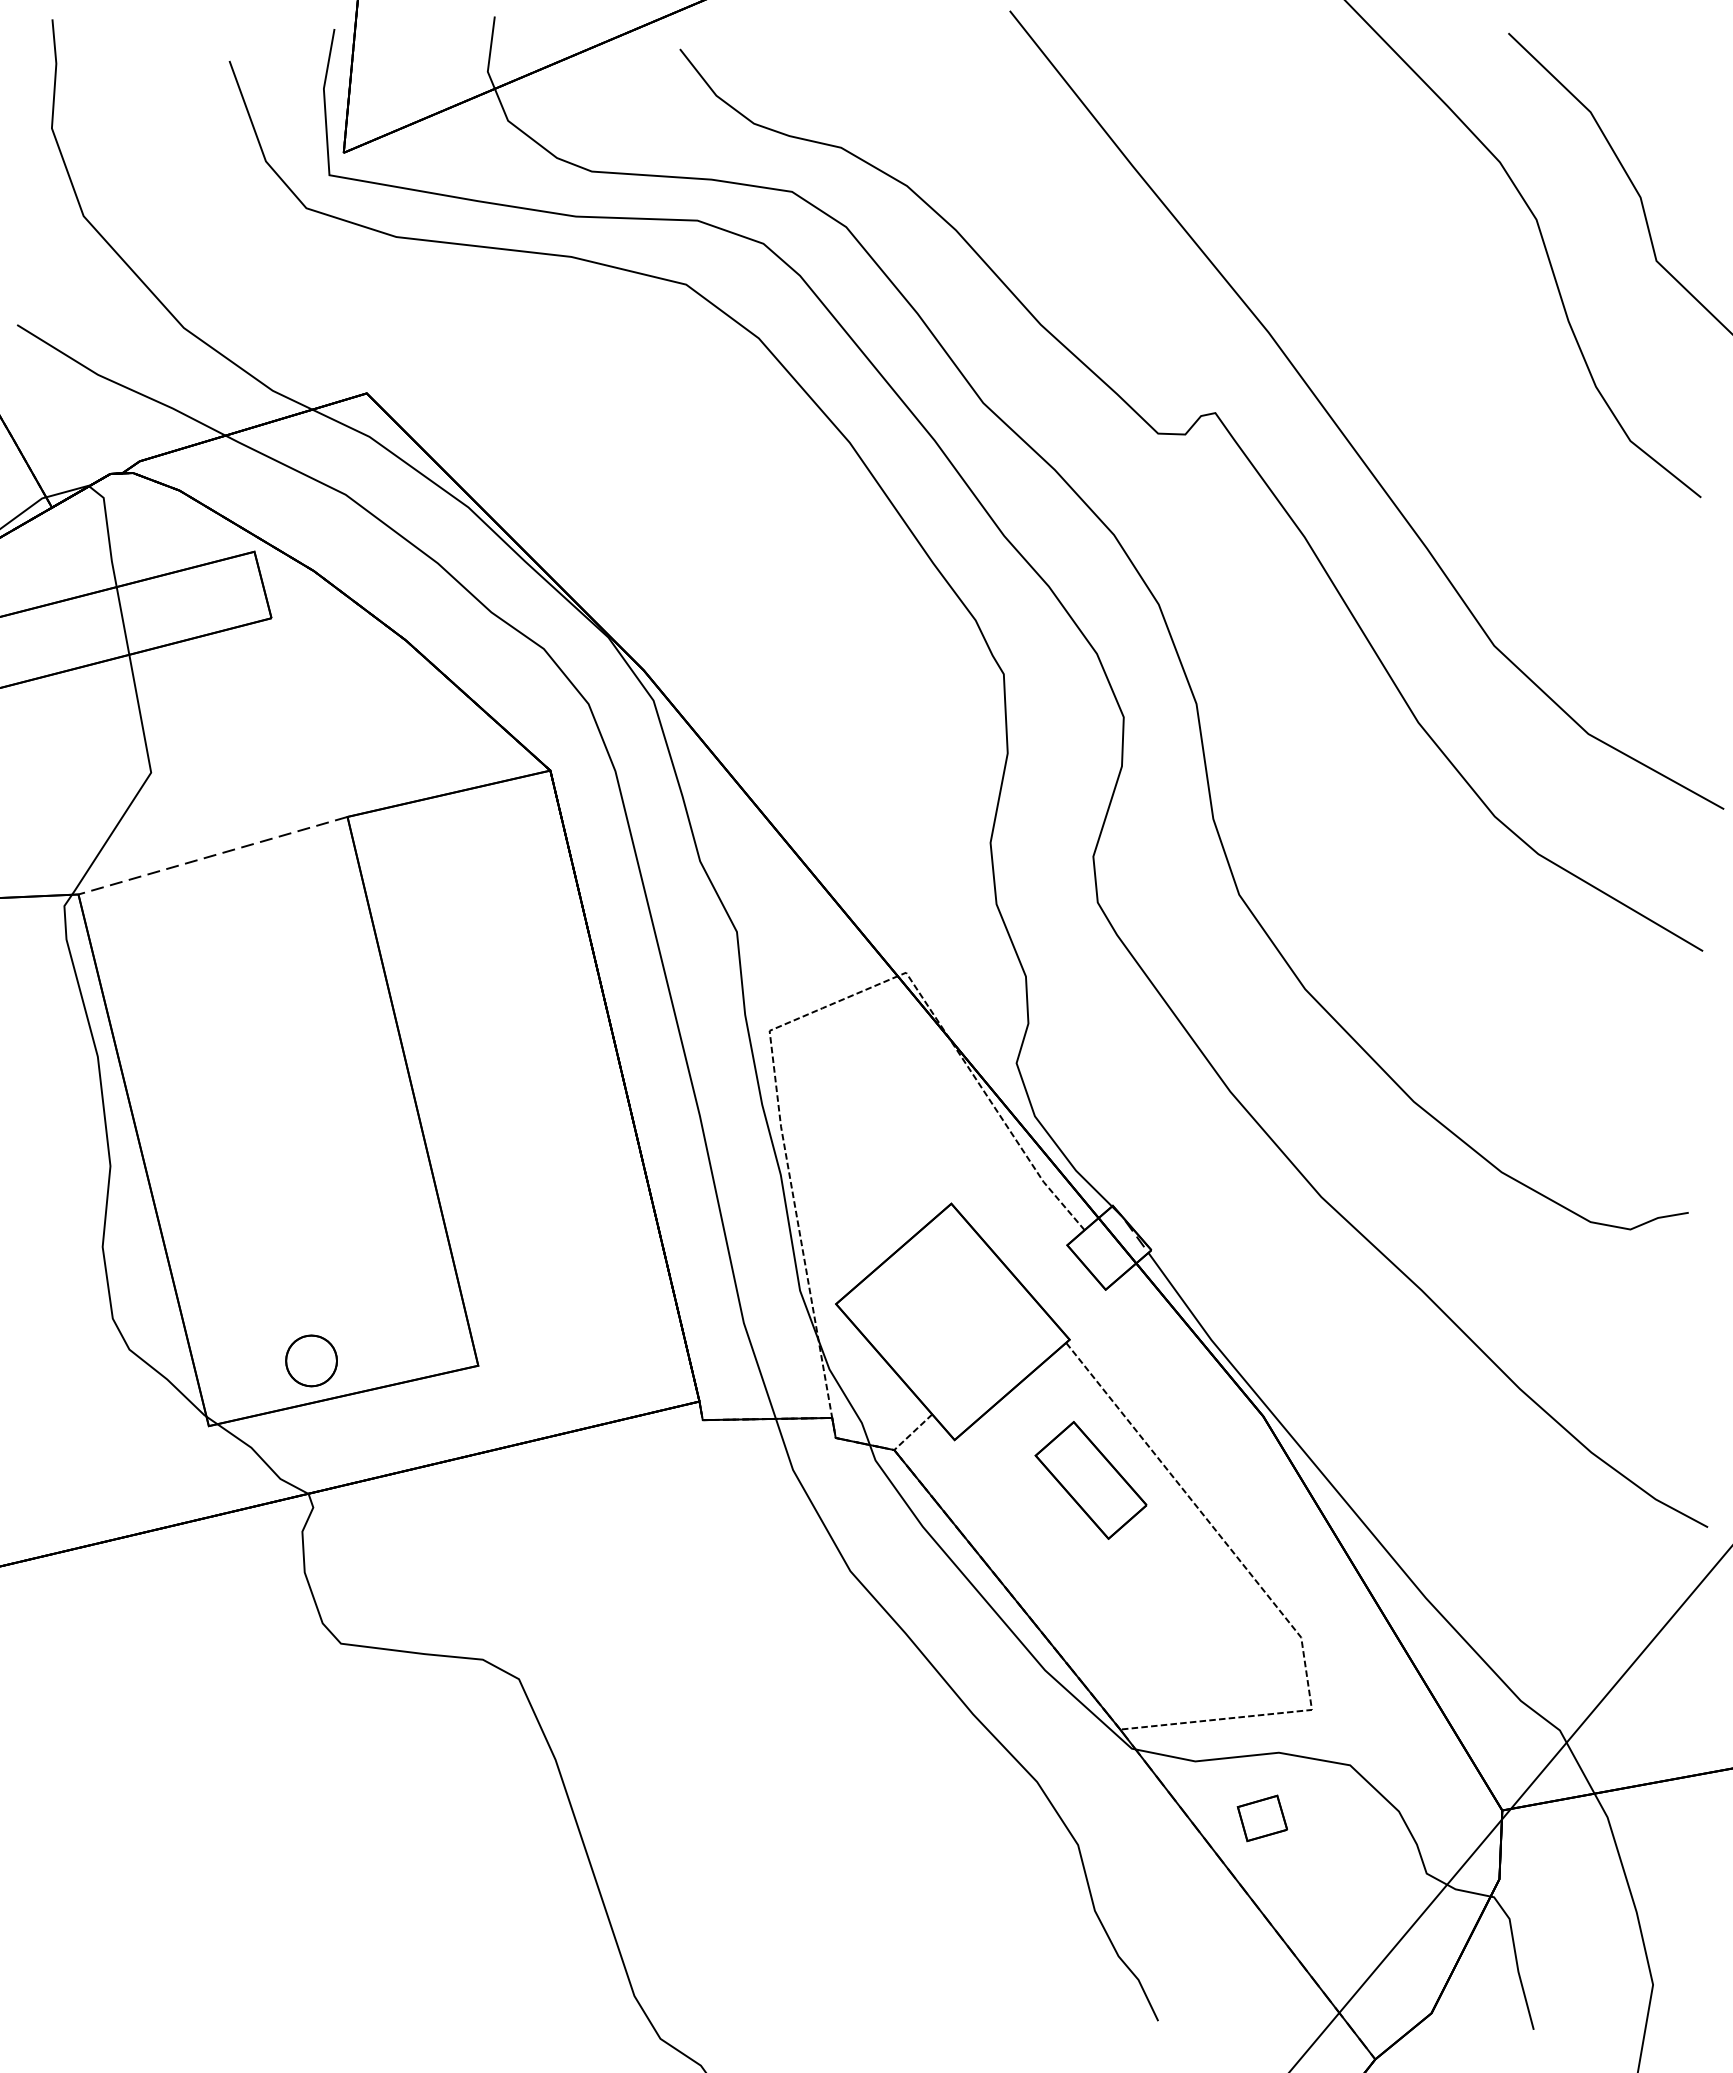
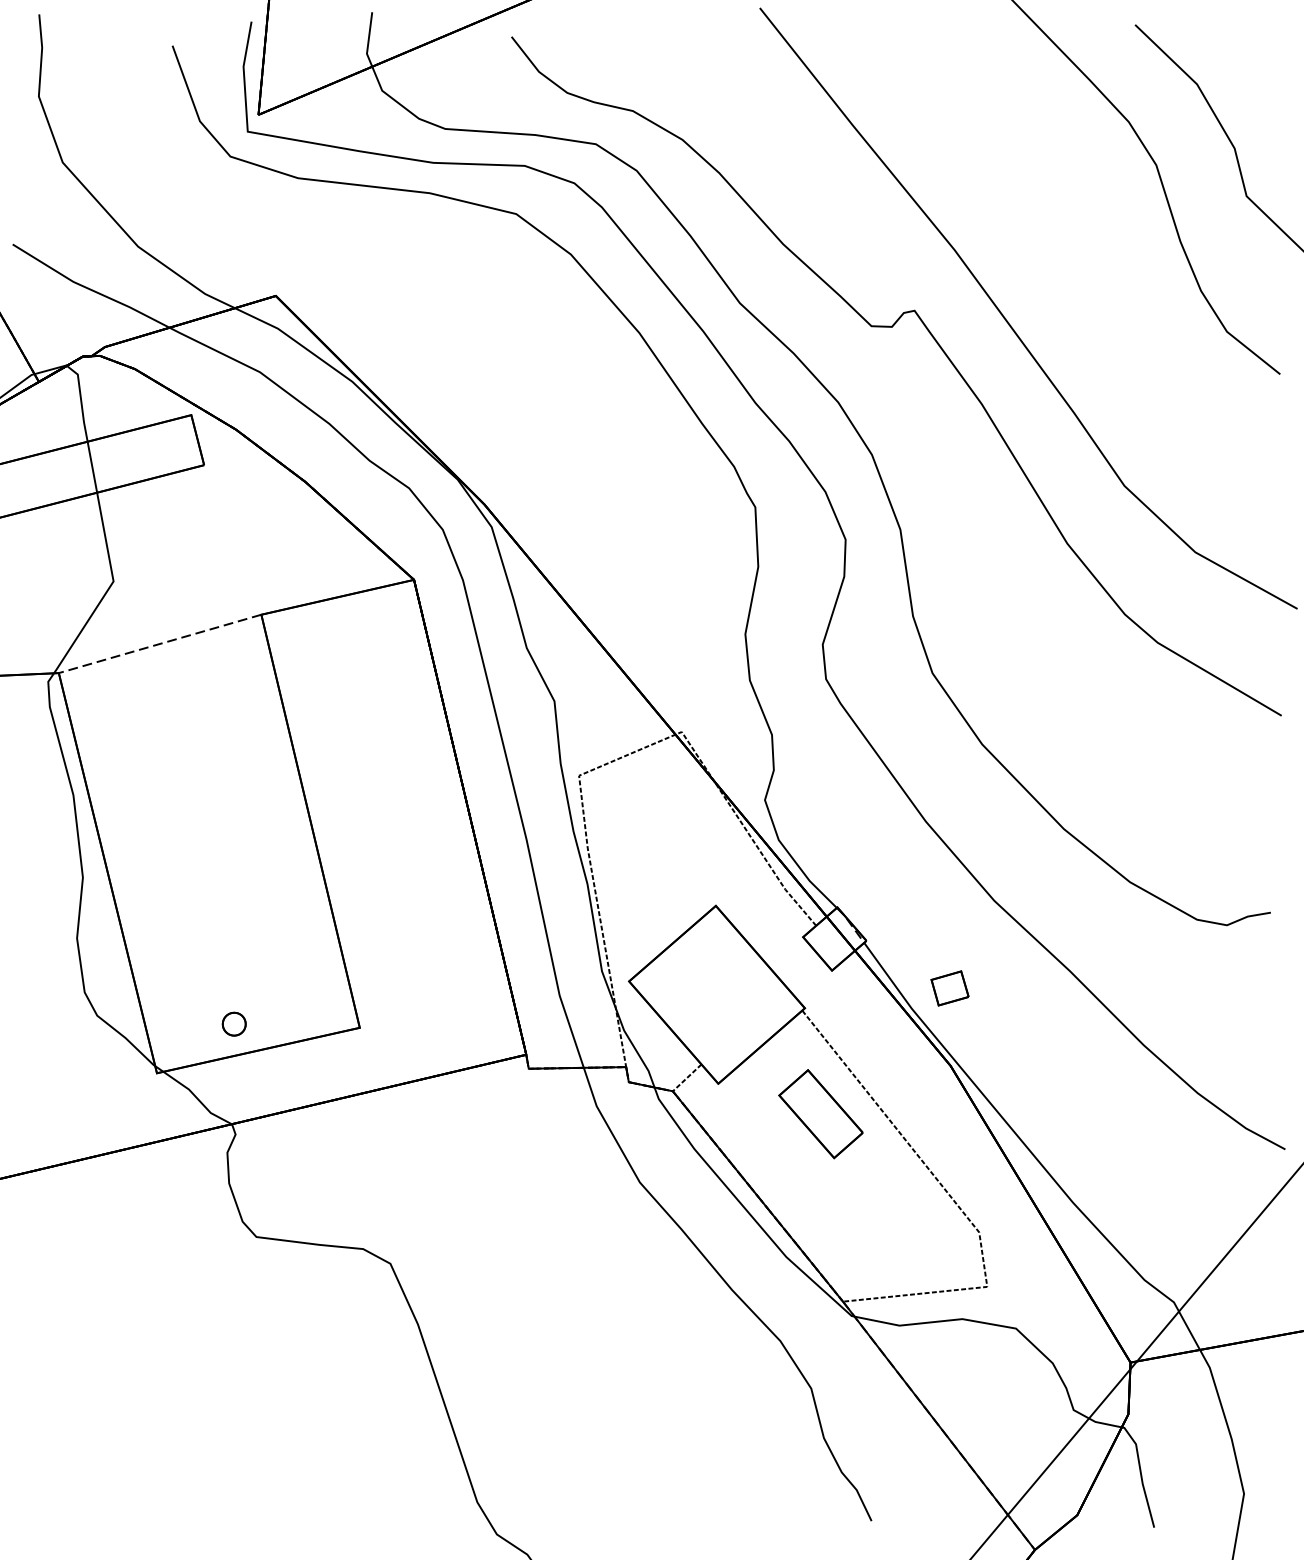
part: (311, 1360) -> (234, 1023), size x0.6
part: (1261, 1818) -> (949, 988), moved

